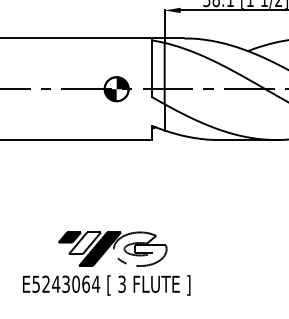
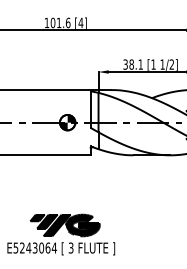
fill: (85, 242) -> (47, 221), added
fill: (139, 249) -> (82, 225), added

